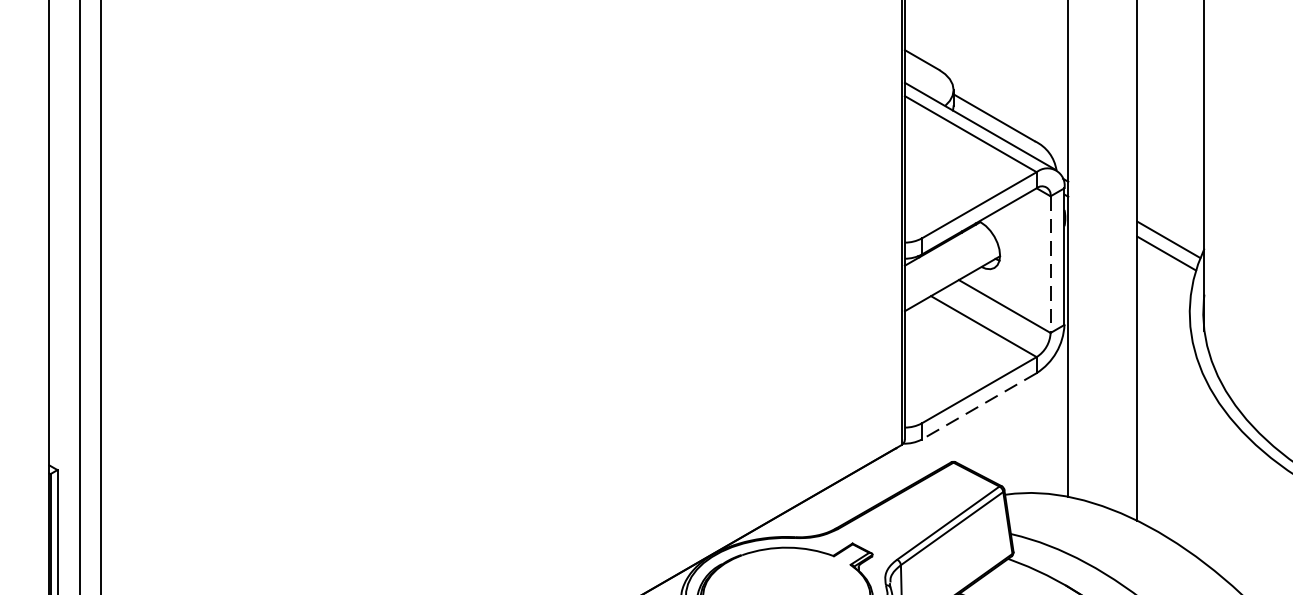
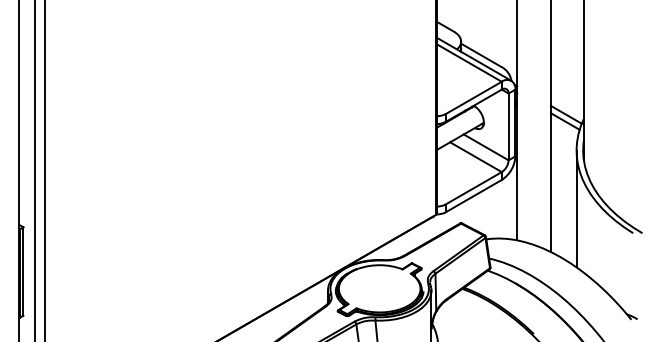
line: (1050, 265) -> (508, 127), dashed -> solid
line: (978, 407) -> (473, 196), dashed -> solid
line: (1189, 431) -> (576, 208), added

